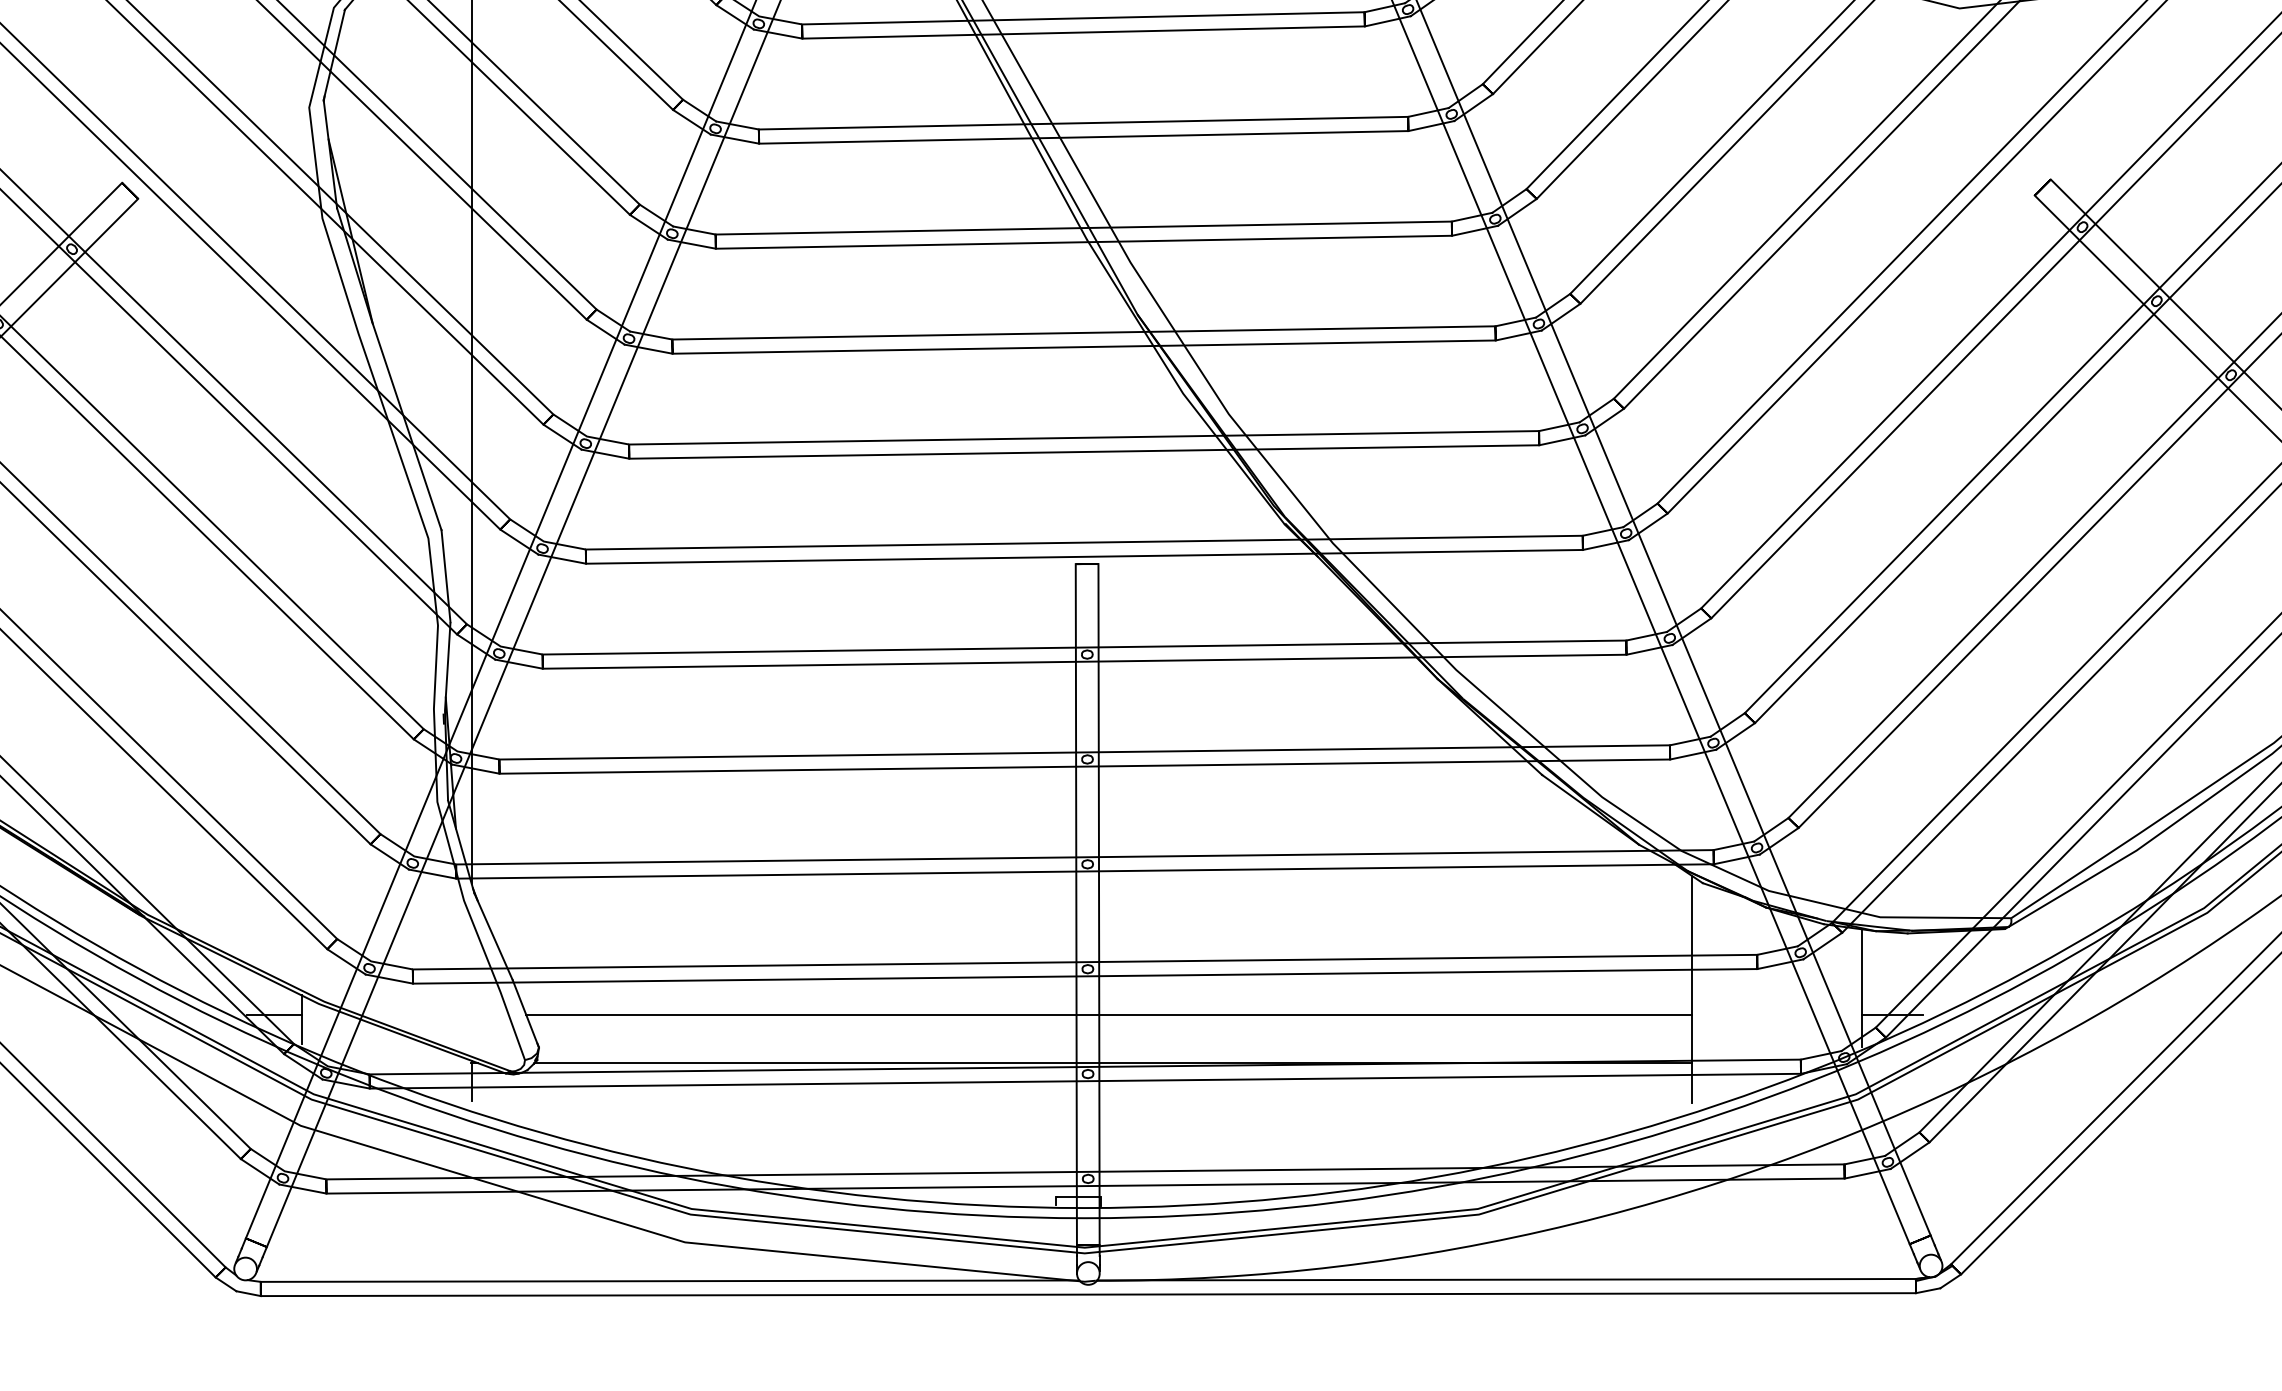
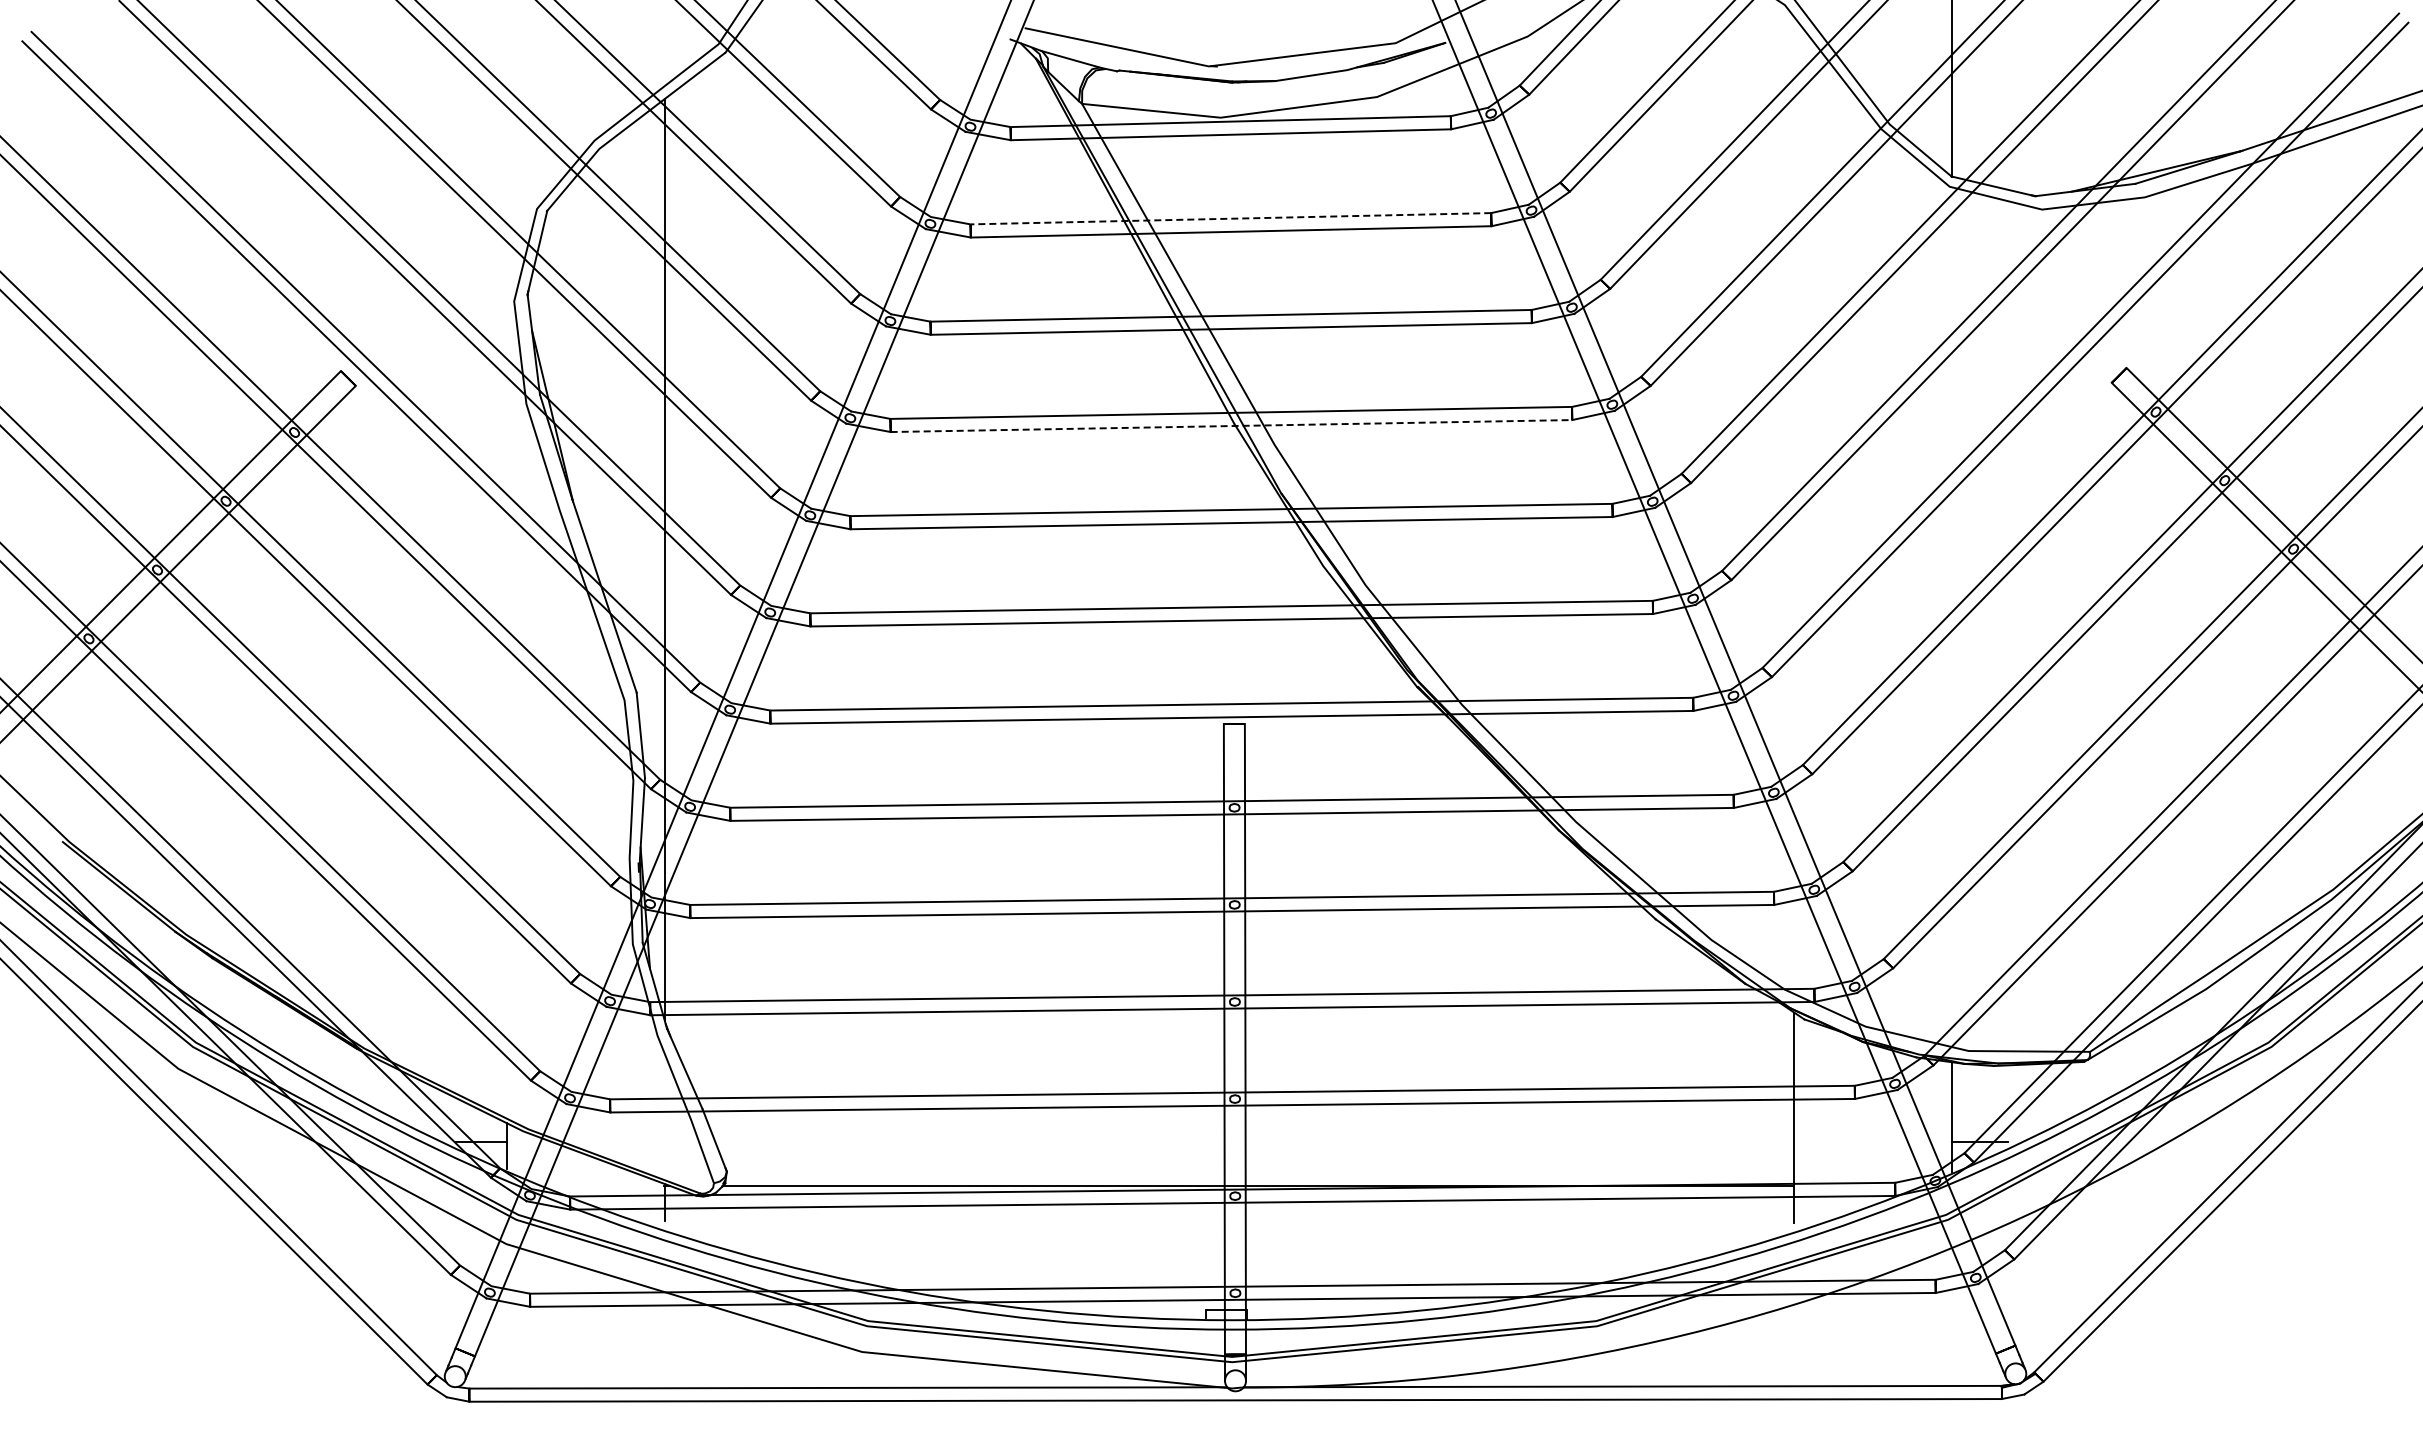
line: (1082, 18) -> (1230, 218), solid -> dashed
line: (1084, 242) -> (1231, 426), solid -> dashed
line: (1108, 1015) -> (1254, 1141), removed

